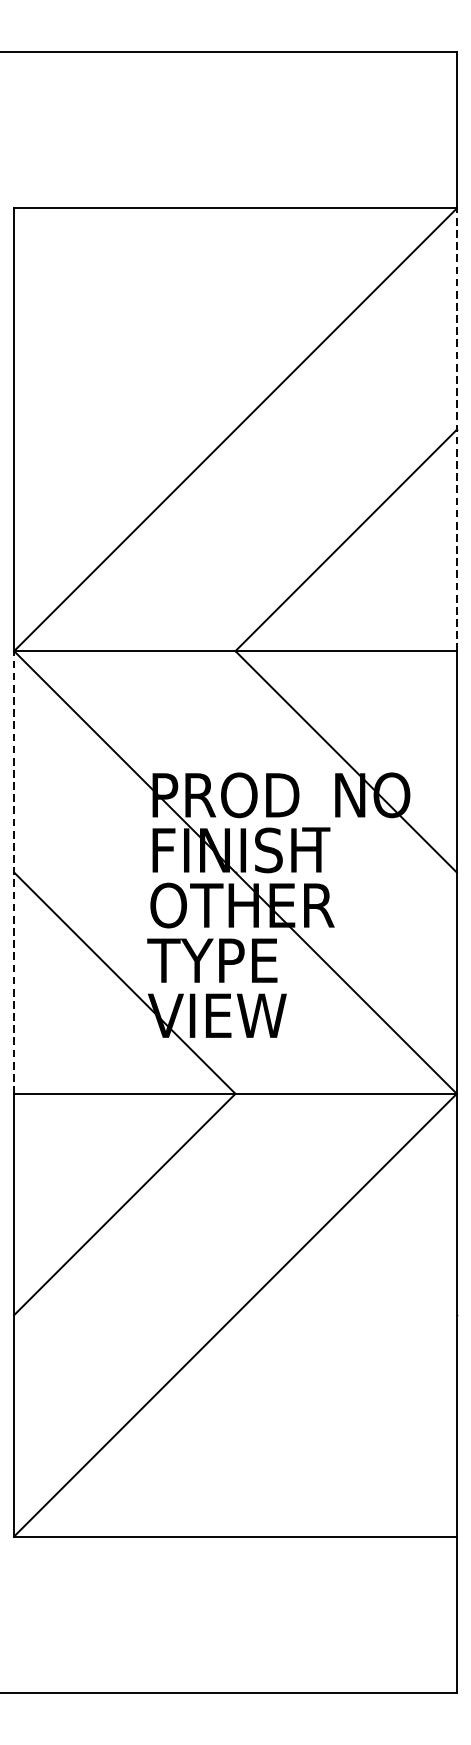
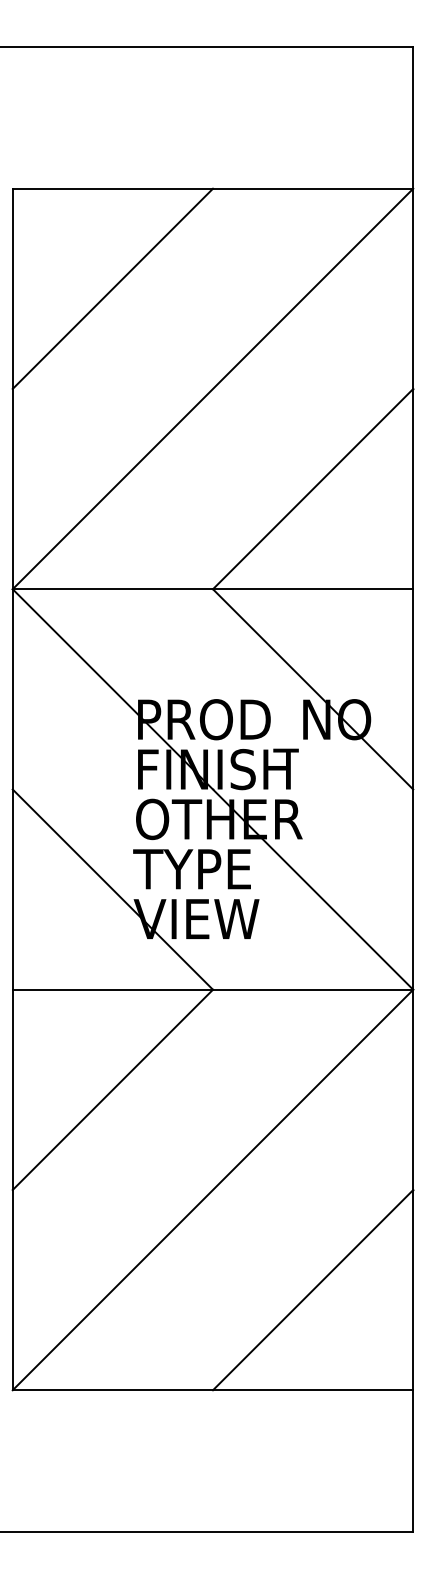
line: (124, 318) -> (112, 288), added
line: (457, 429) -> (413, 388), dashed -> solid
line: (13, 872) -> (12, 789), dashed -> solid
line: (346, 1426) -> (313, 1290), added

